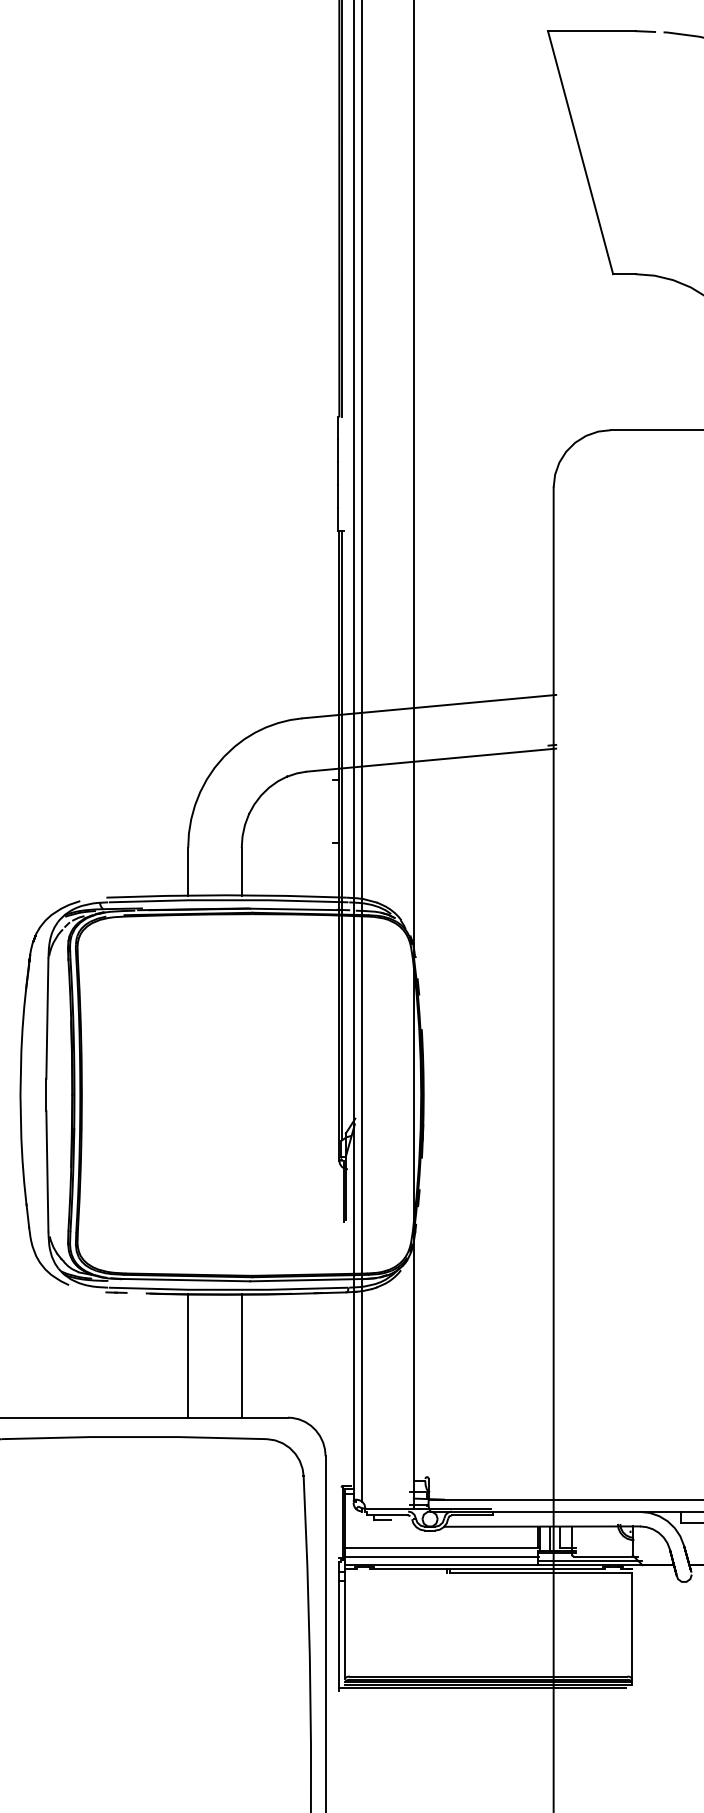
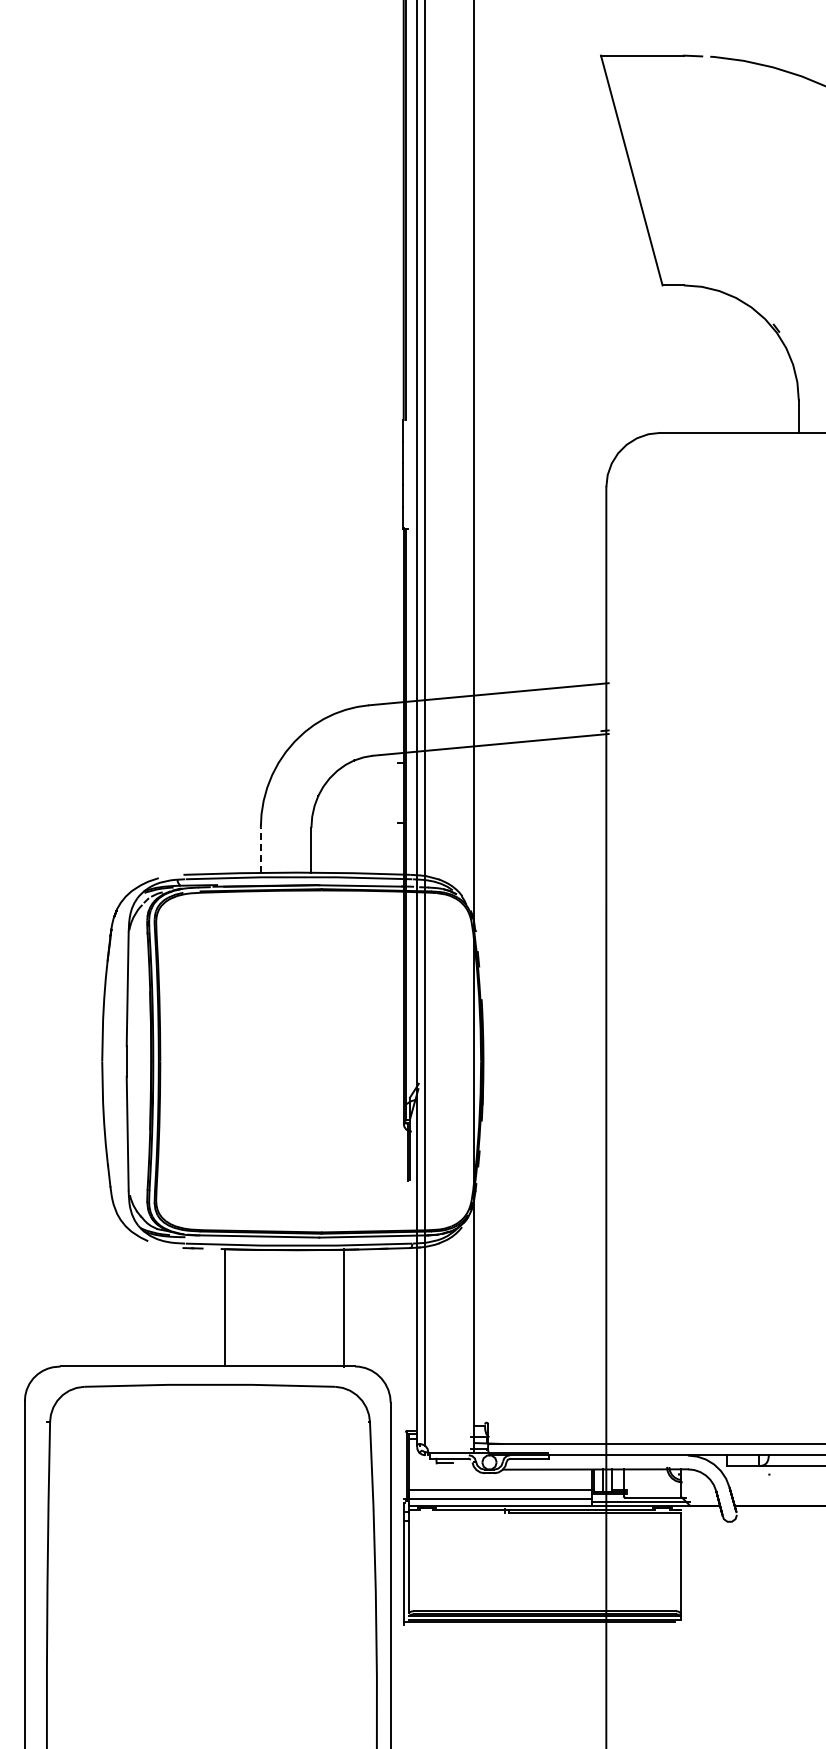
line: (187, 870) -> (260, 849), solid -> dashed
line: (241, 1355) -> (344, 1307), moved
line: (187, 1356) -> (224, 1308), moved

